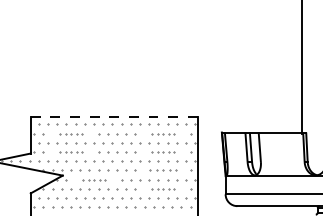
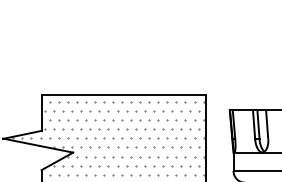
line: (113, 116) -> (123, 94), dashed -> solid
part: (71, 134) -> (81, 112), size x1.67
part: (163, 134) -> (172, 112), size x1.67
part: (71, 152) -> (81, 129), size x1.67
part: (163, 152) -> (172, 129), size x1.67
part: (163, 170) -> (172, 147), size x1.43
part: (94, 180) -> (104, 157), size x1.67
part: (163, 189) -> (172, 166), size x1.67

